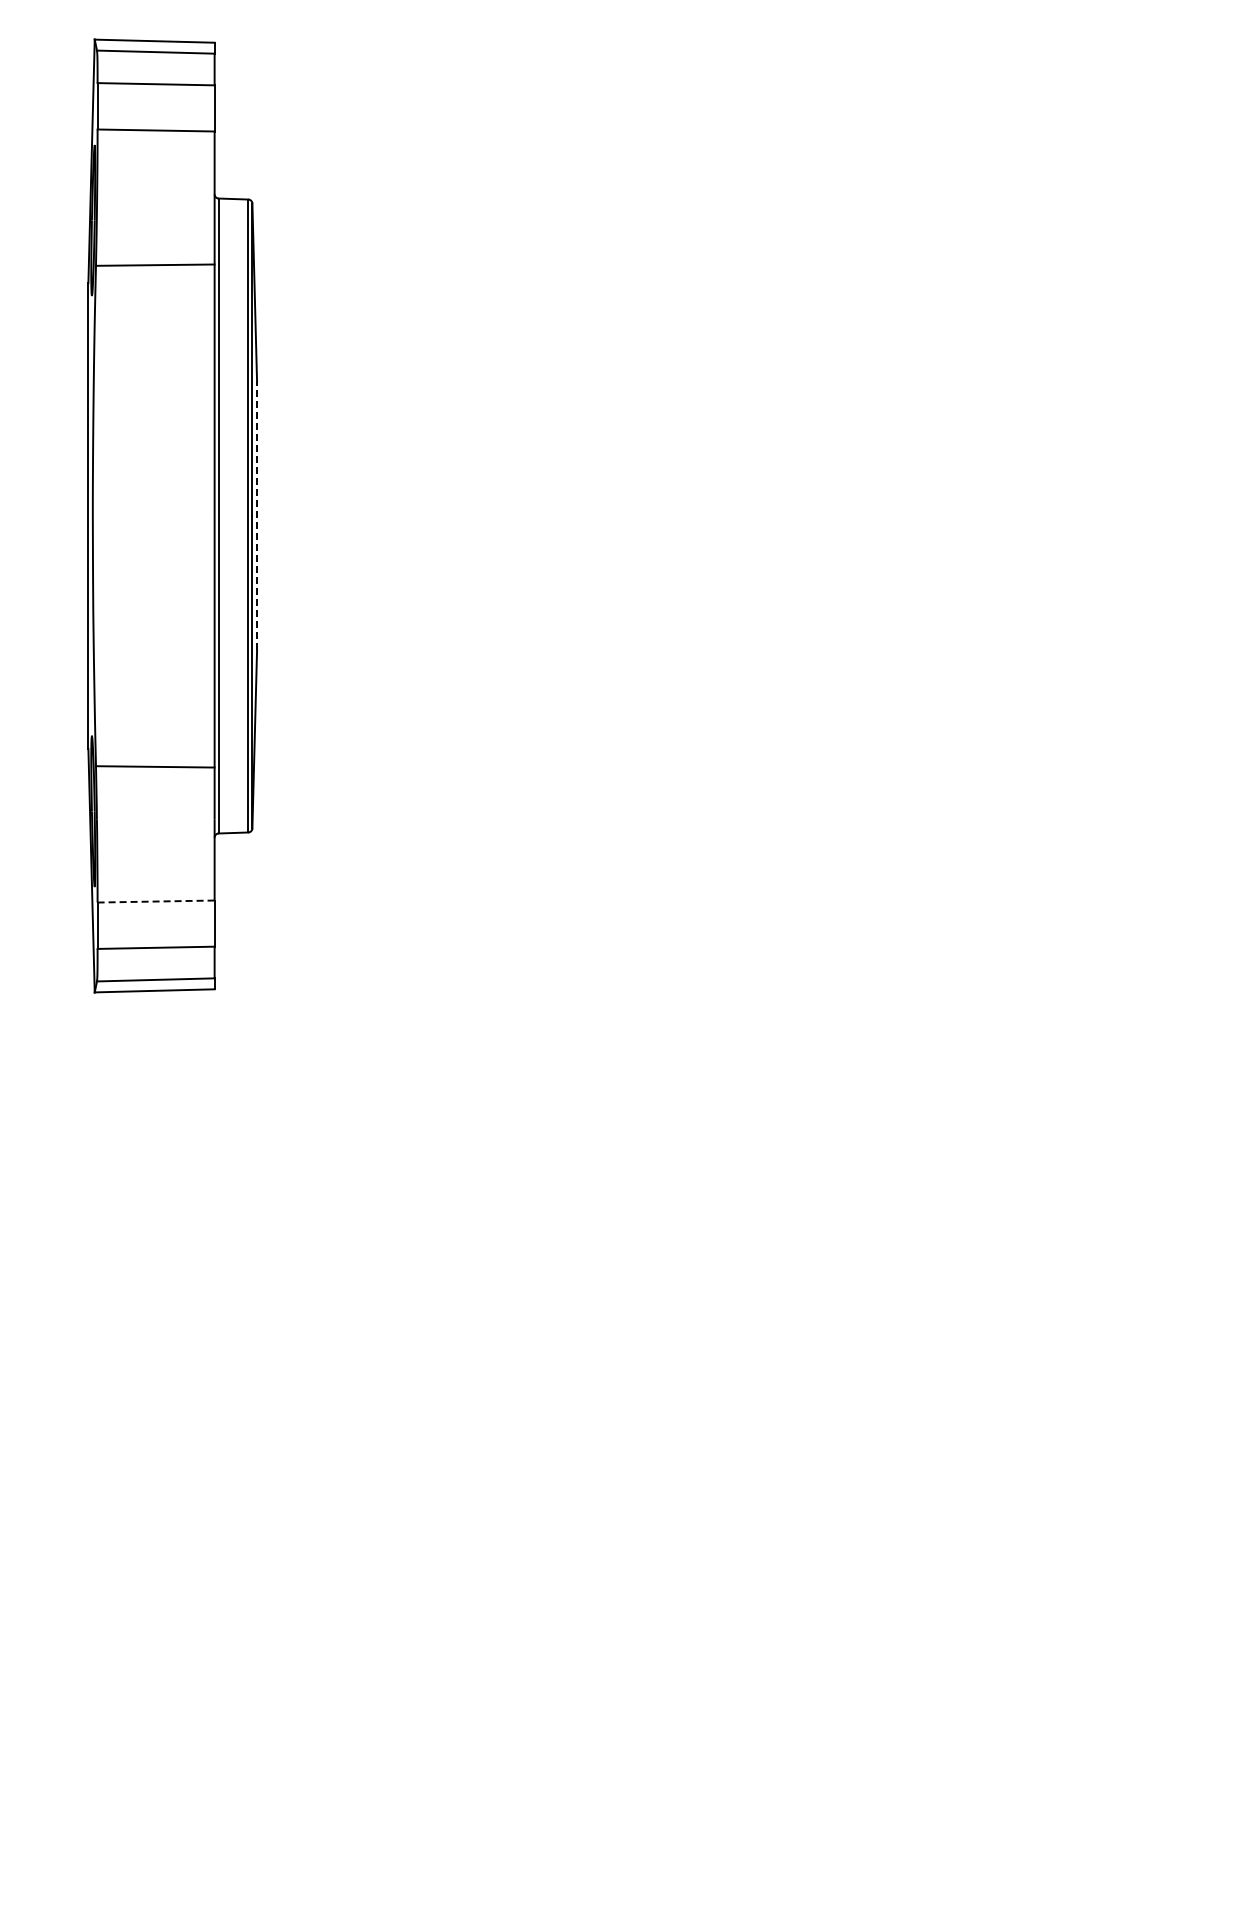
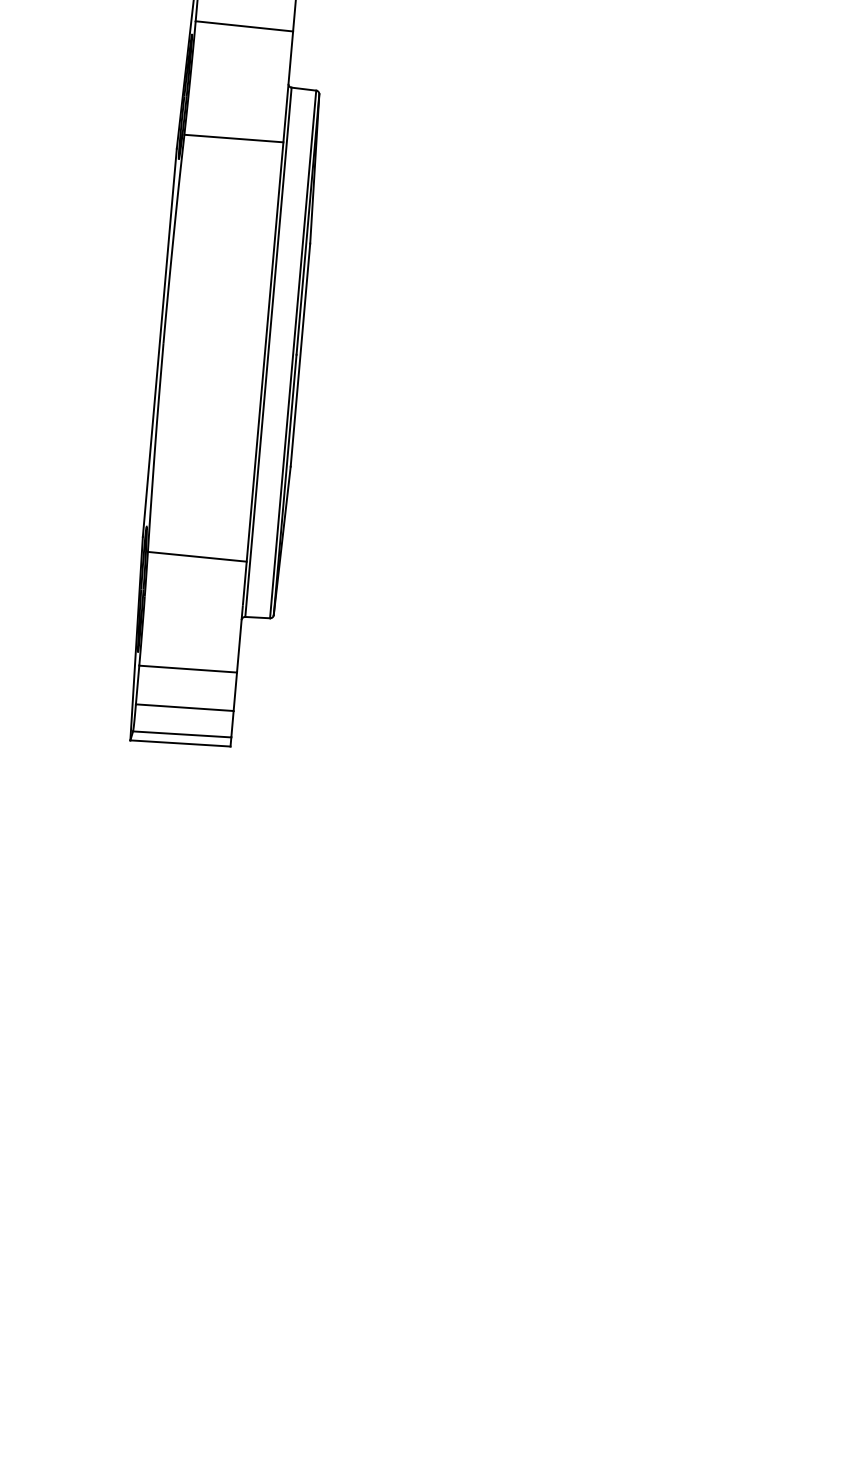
line: (257, 516) -> (300, 355), dashed -> solid
line: (156, 901) -> (188, 669), dashed -> solid

